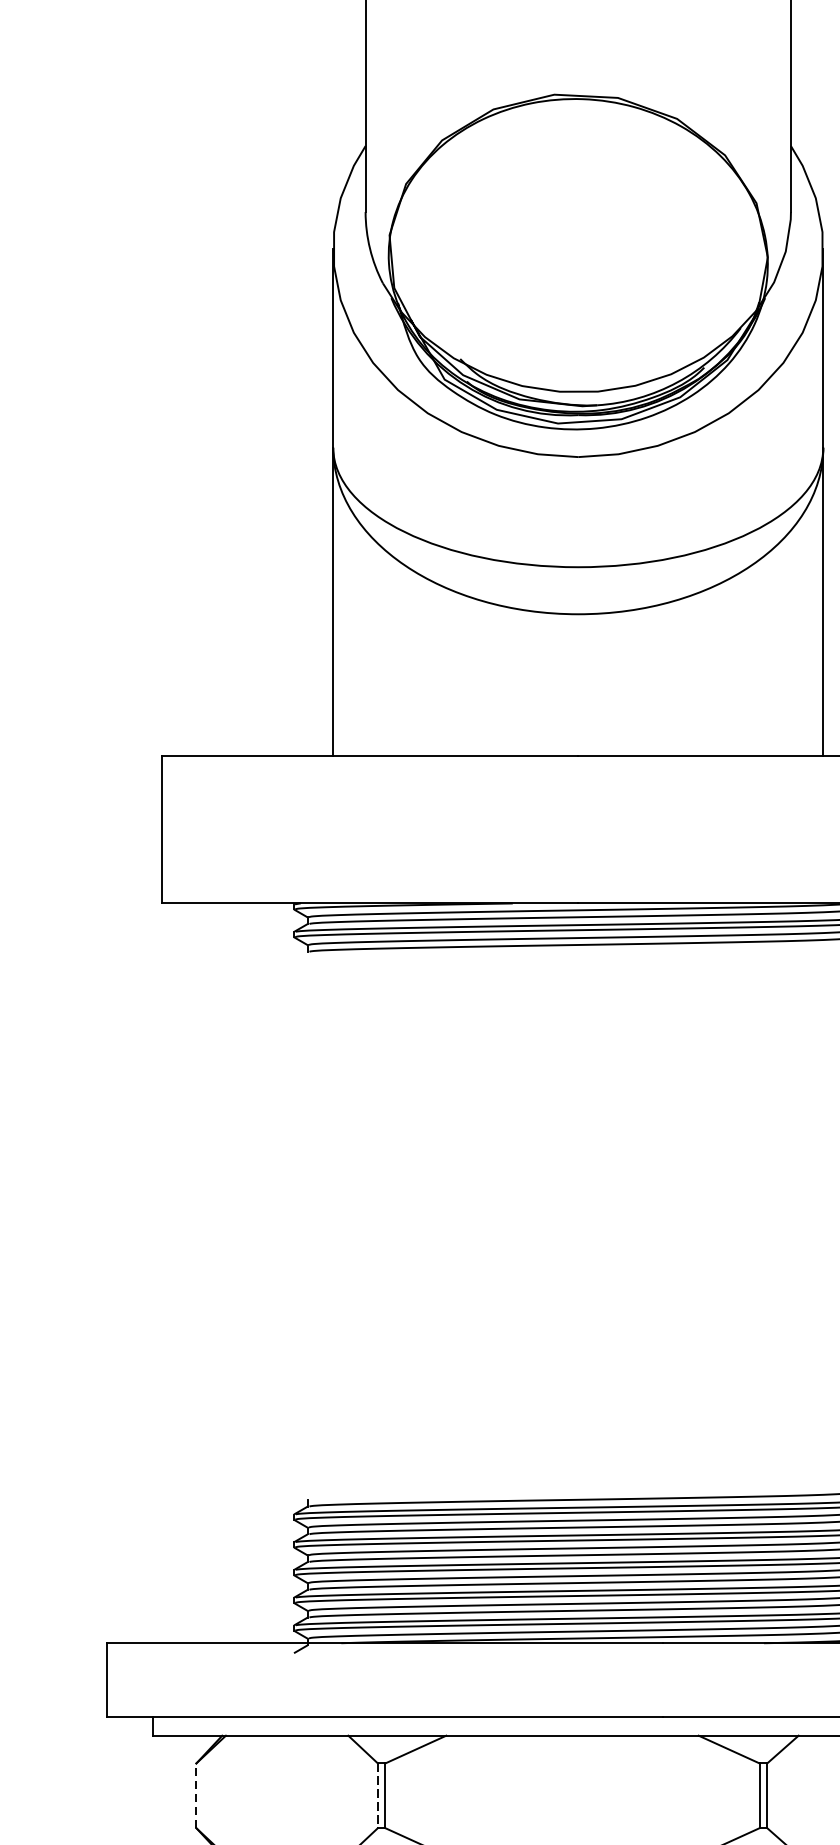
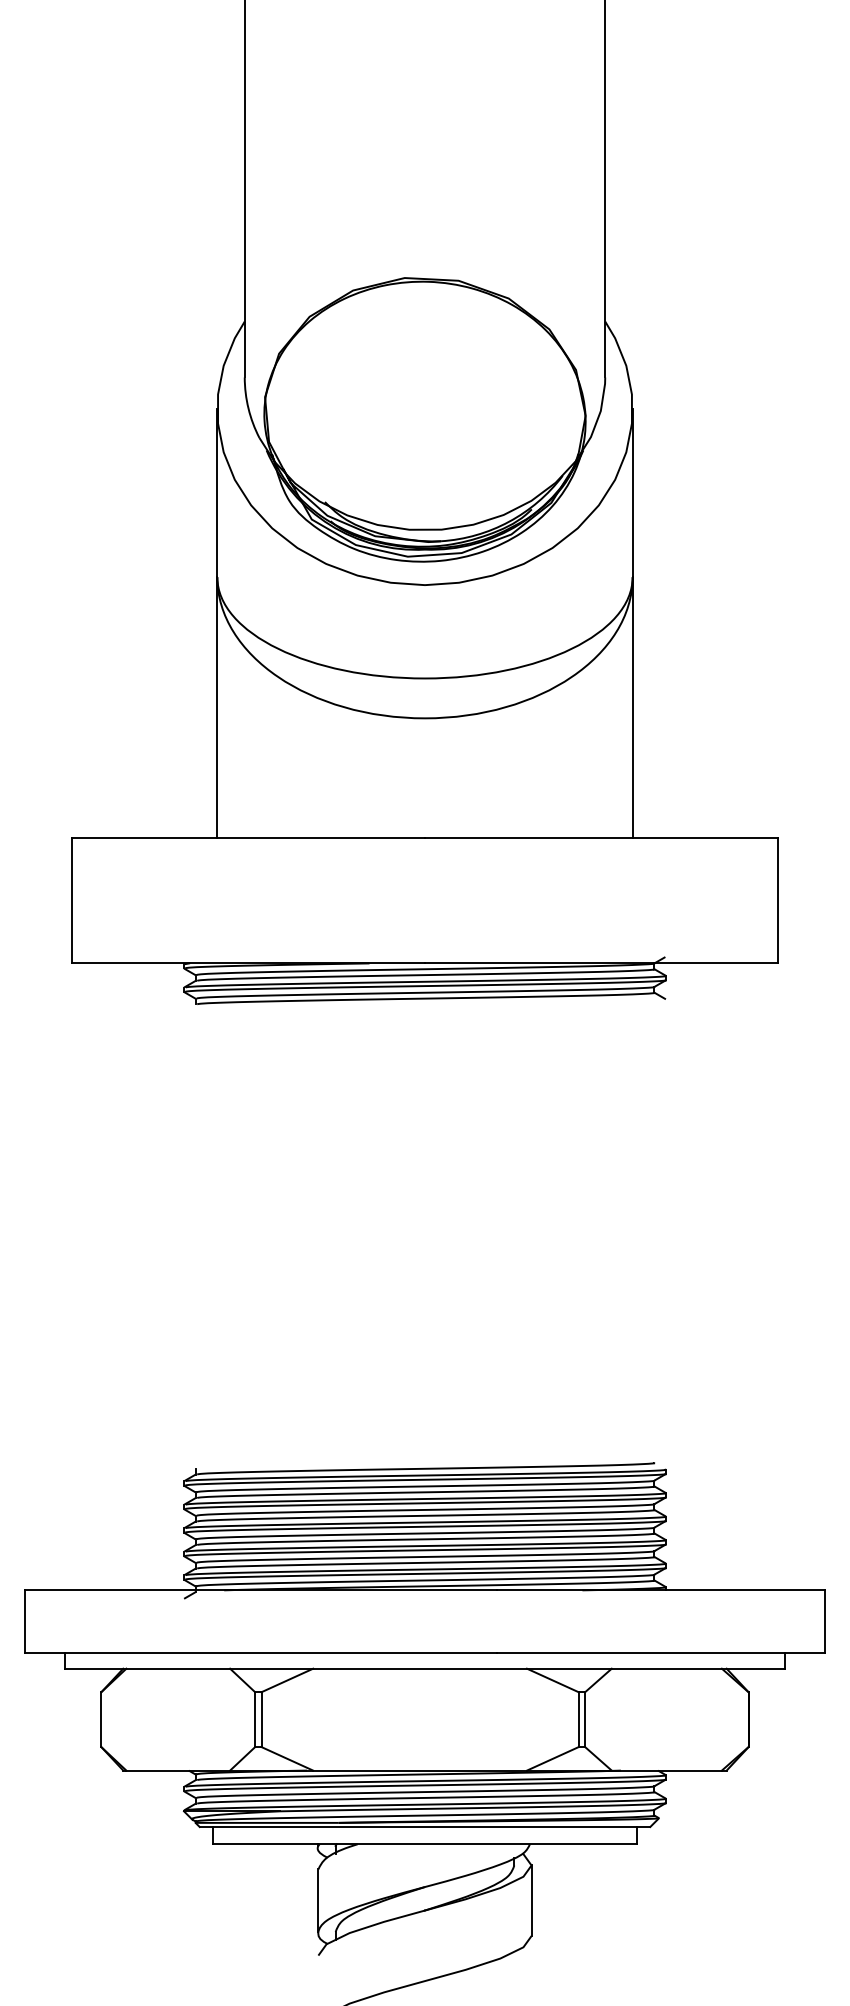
line: (196, 1795) -> (101, 1719), dashed -> solid
line: (378, 1796) -> (255, 1720), dashed -> solid

